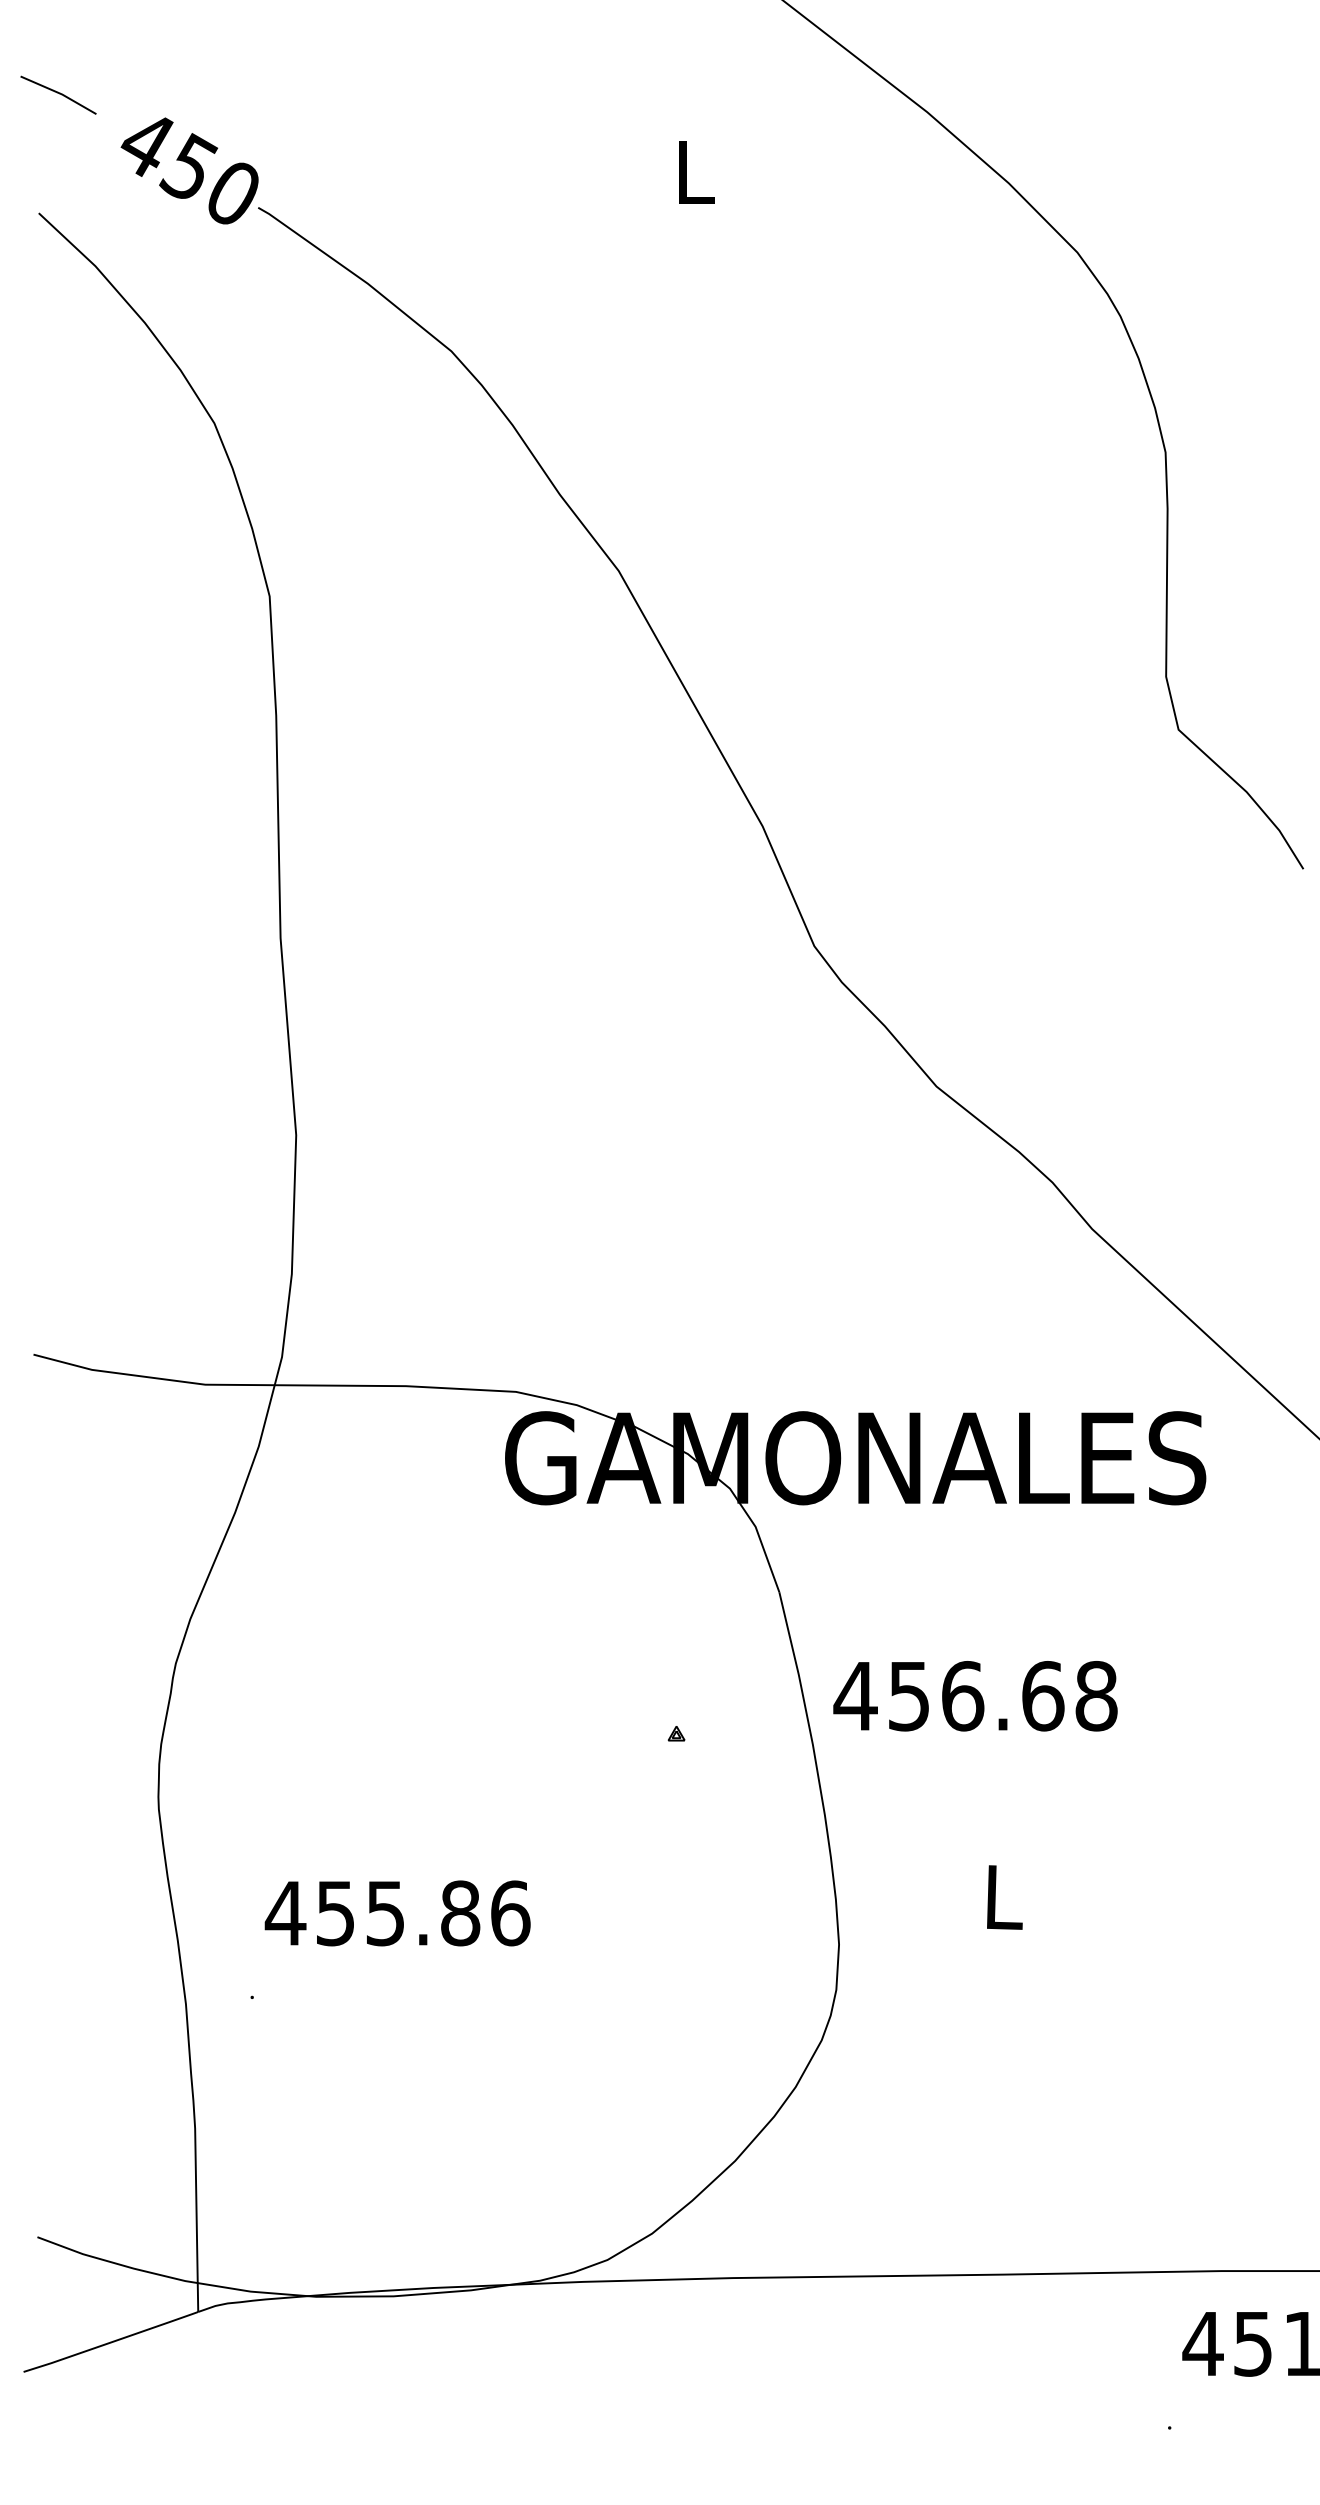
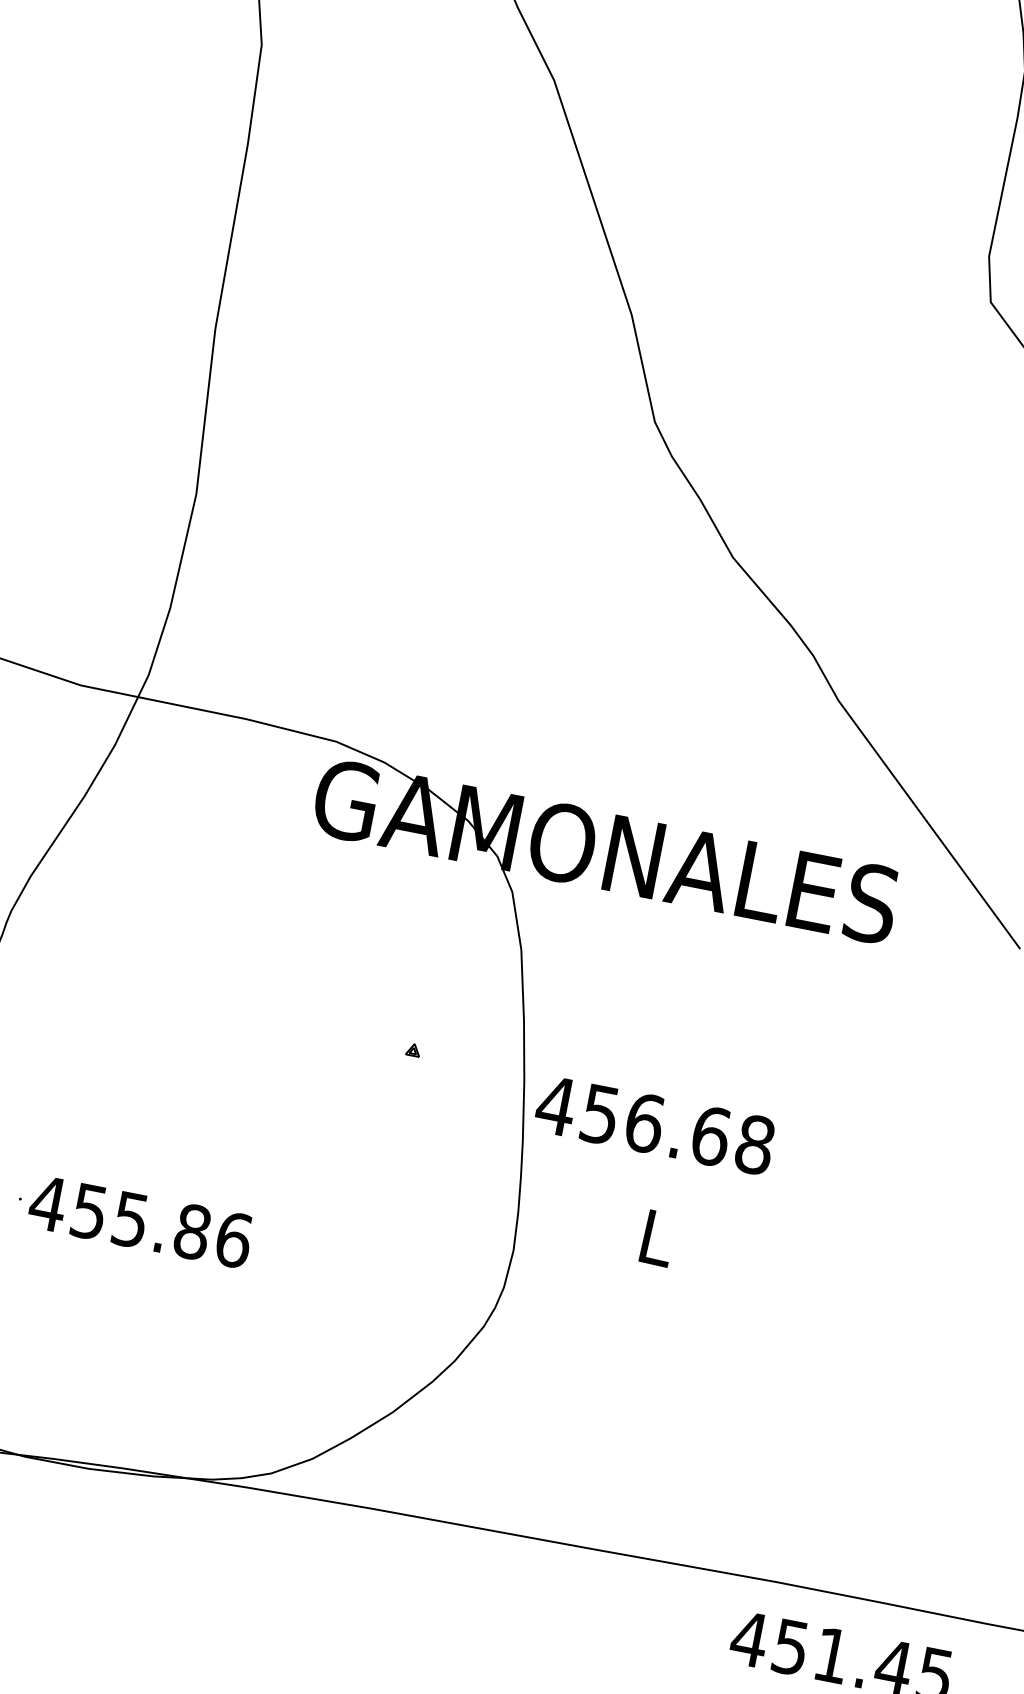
text: (975, 1696) -> (655, 1125), moved
text: (397, 1913) -> (140, 1221), moved

